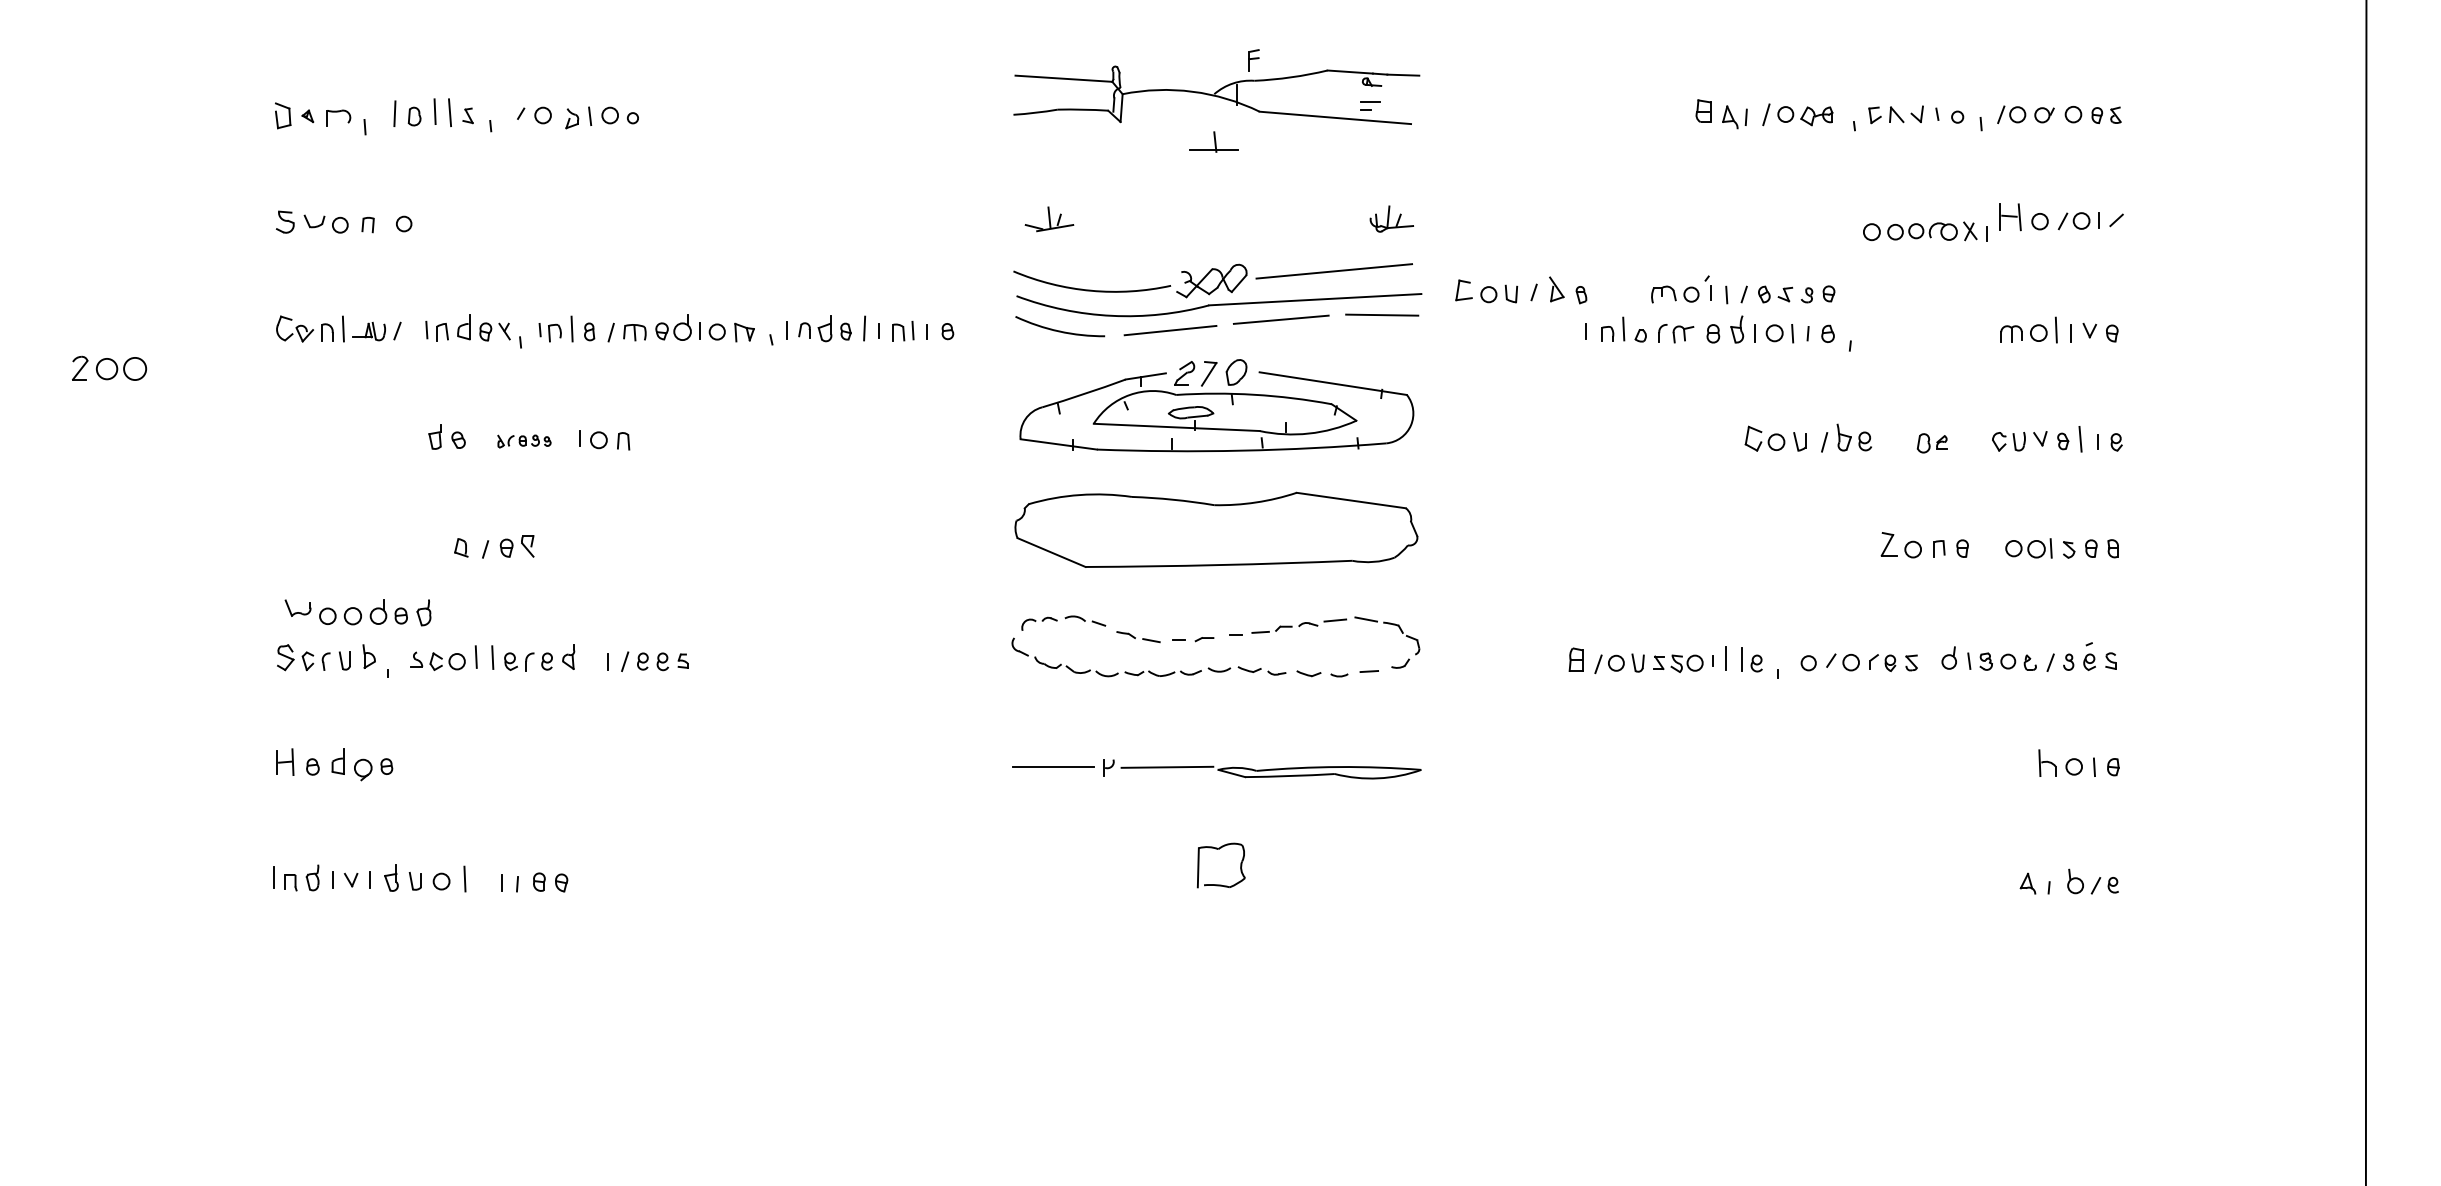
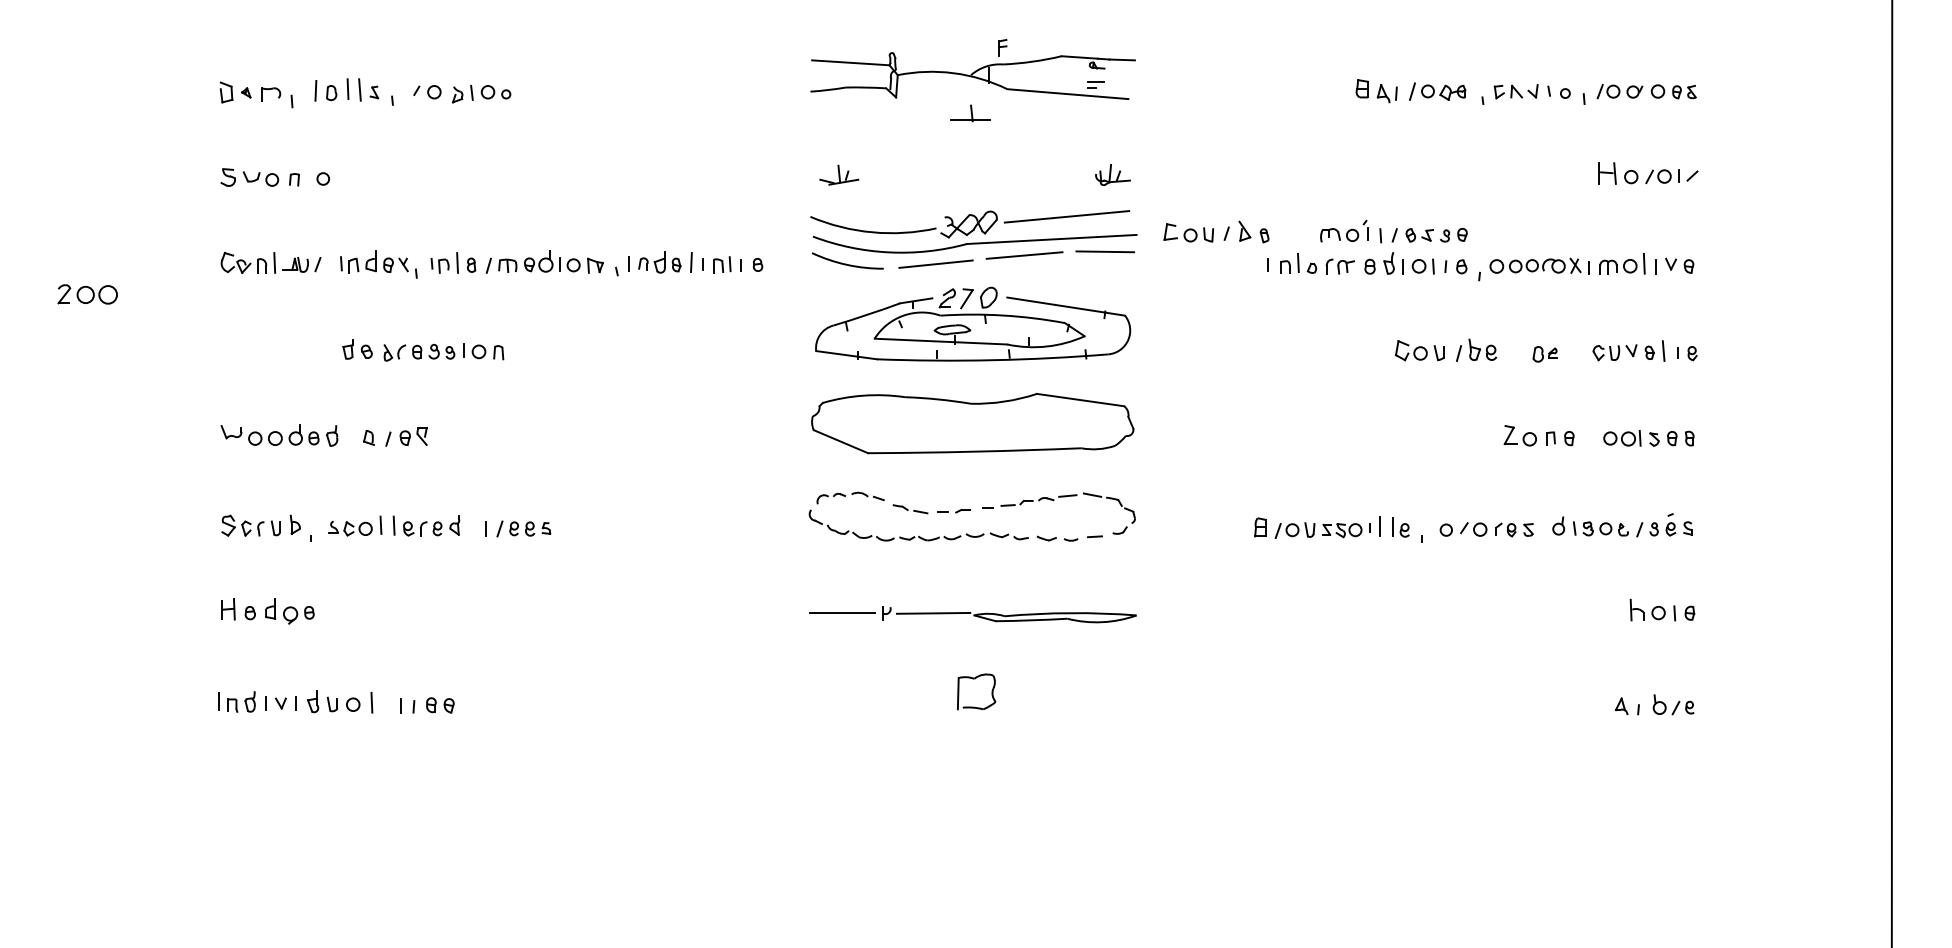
part: (1925, 230) -> (1539, 265), moved
part: (524, 441) -> (419, 352), size x1.67
part: (358, 612) -> (279, 435), moved

